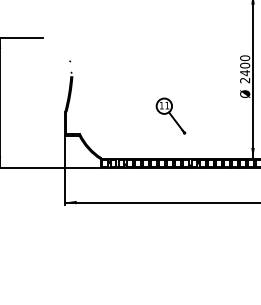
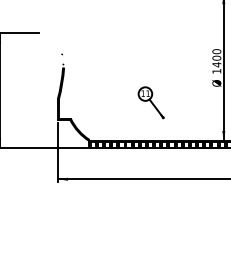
text: (244, 80) -> (216, 71), 2400 -> 1400

